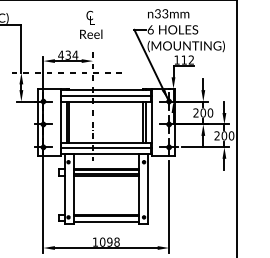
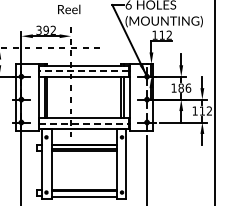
text: (68, 54) -> (46, 29), 434 -> 392
line: (106, 96) -> (84, 71), solid -> dashed
text: (203, 112) -> (181, 87), 200 -> 186
text: (224, 135) -> (202, 110), 200 -> 112
line: (106, 148) -> (84, 123), solid -> dashed

